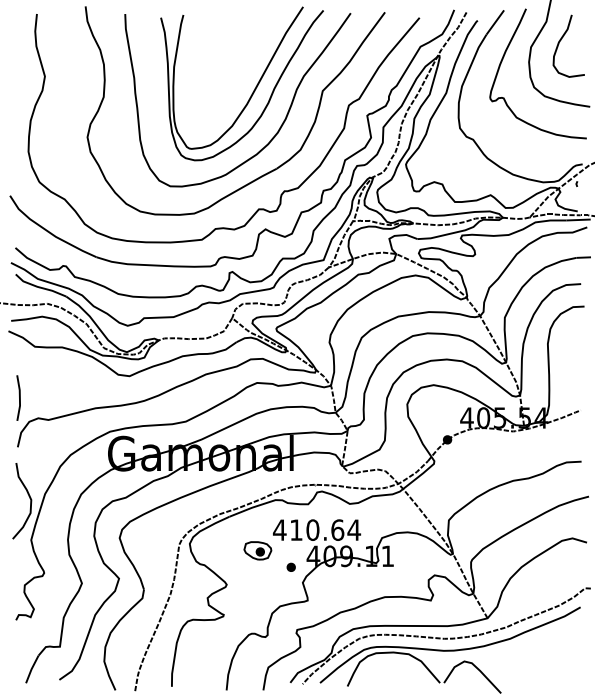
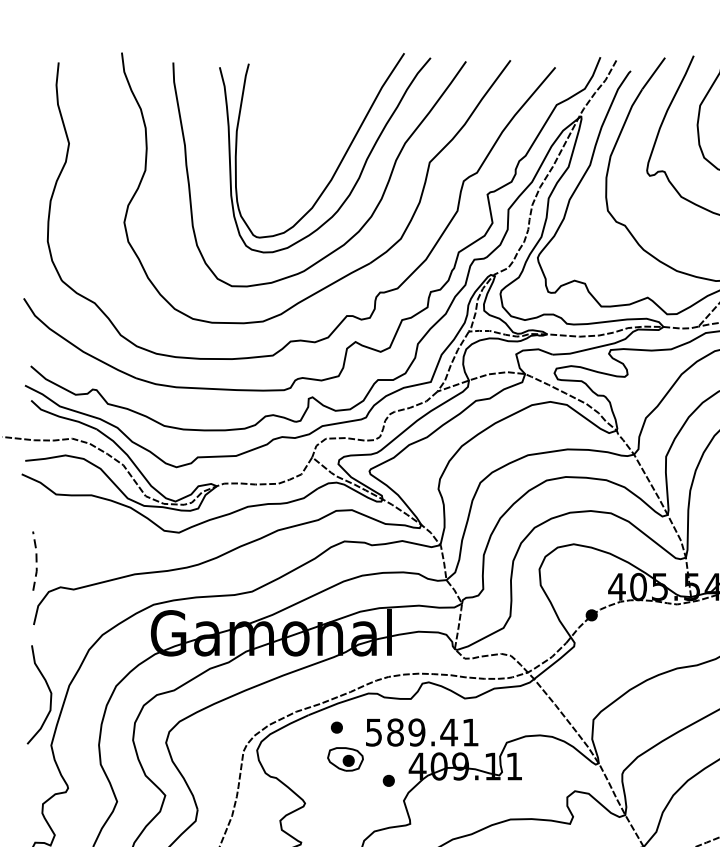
line: (19, 397) -> (36, 560), solid -> dashed
part: (250, 525) -> (335, 726), added
text: (317, 530) -> (422, 732), 410.64 -> 589.41

